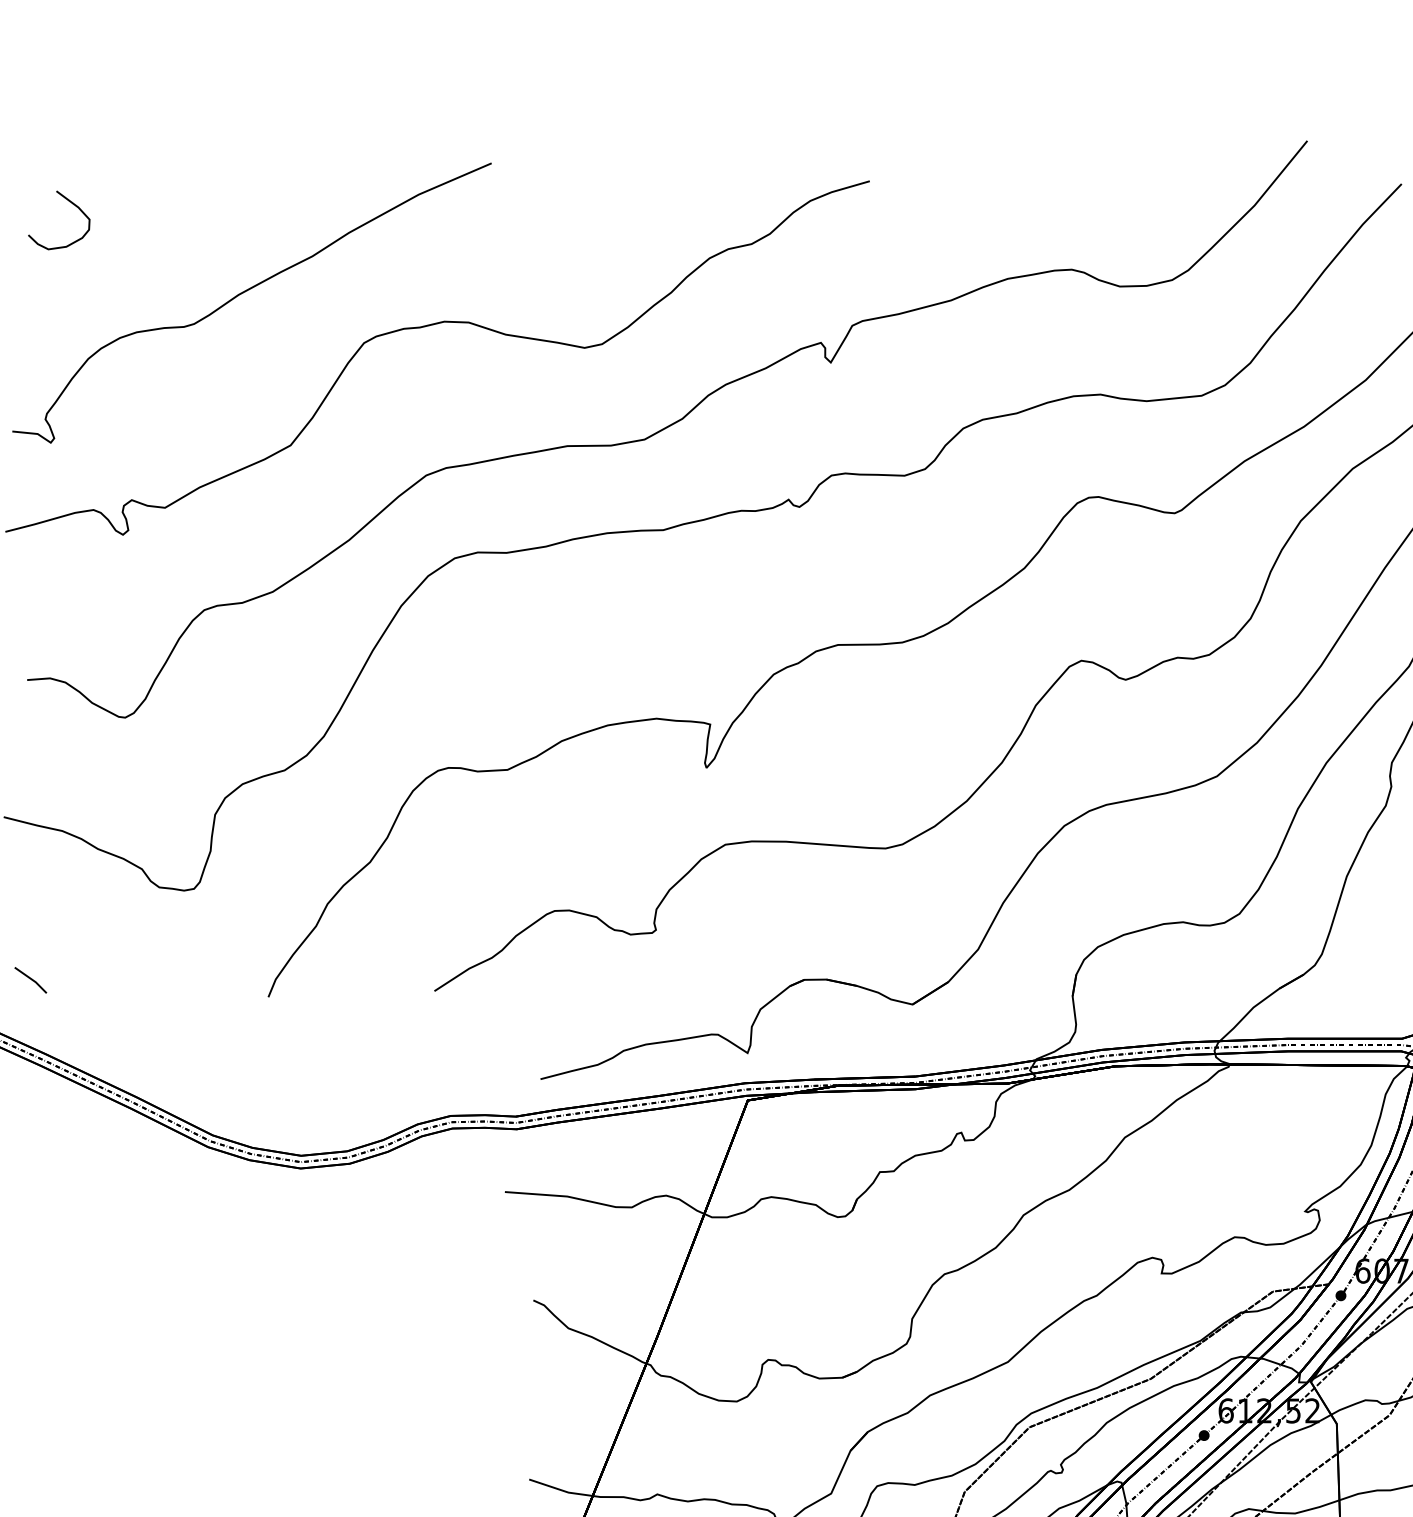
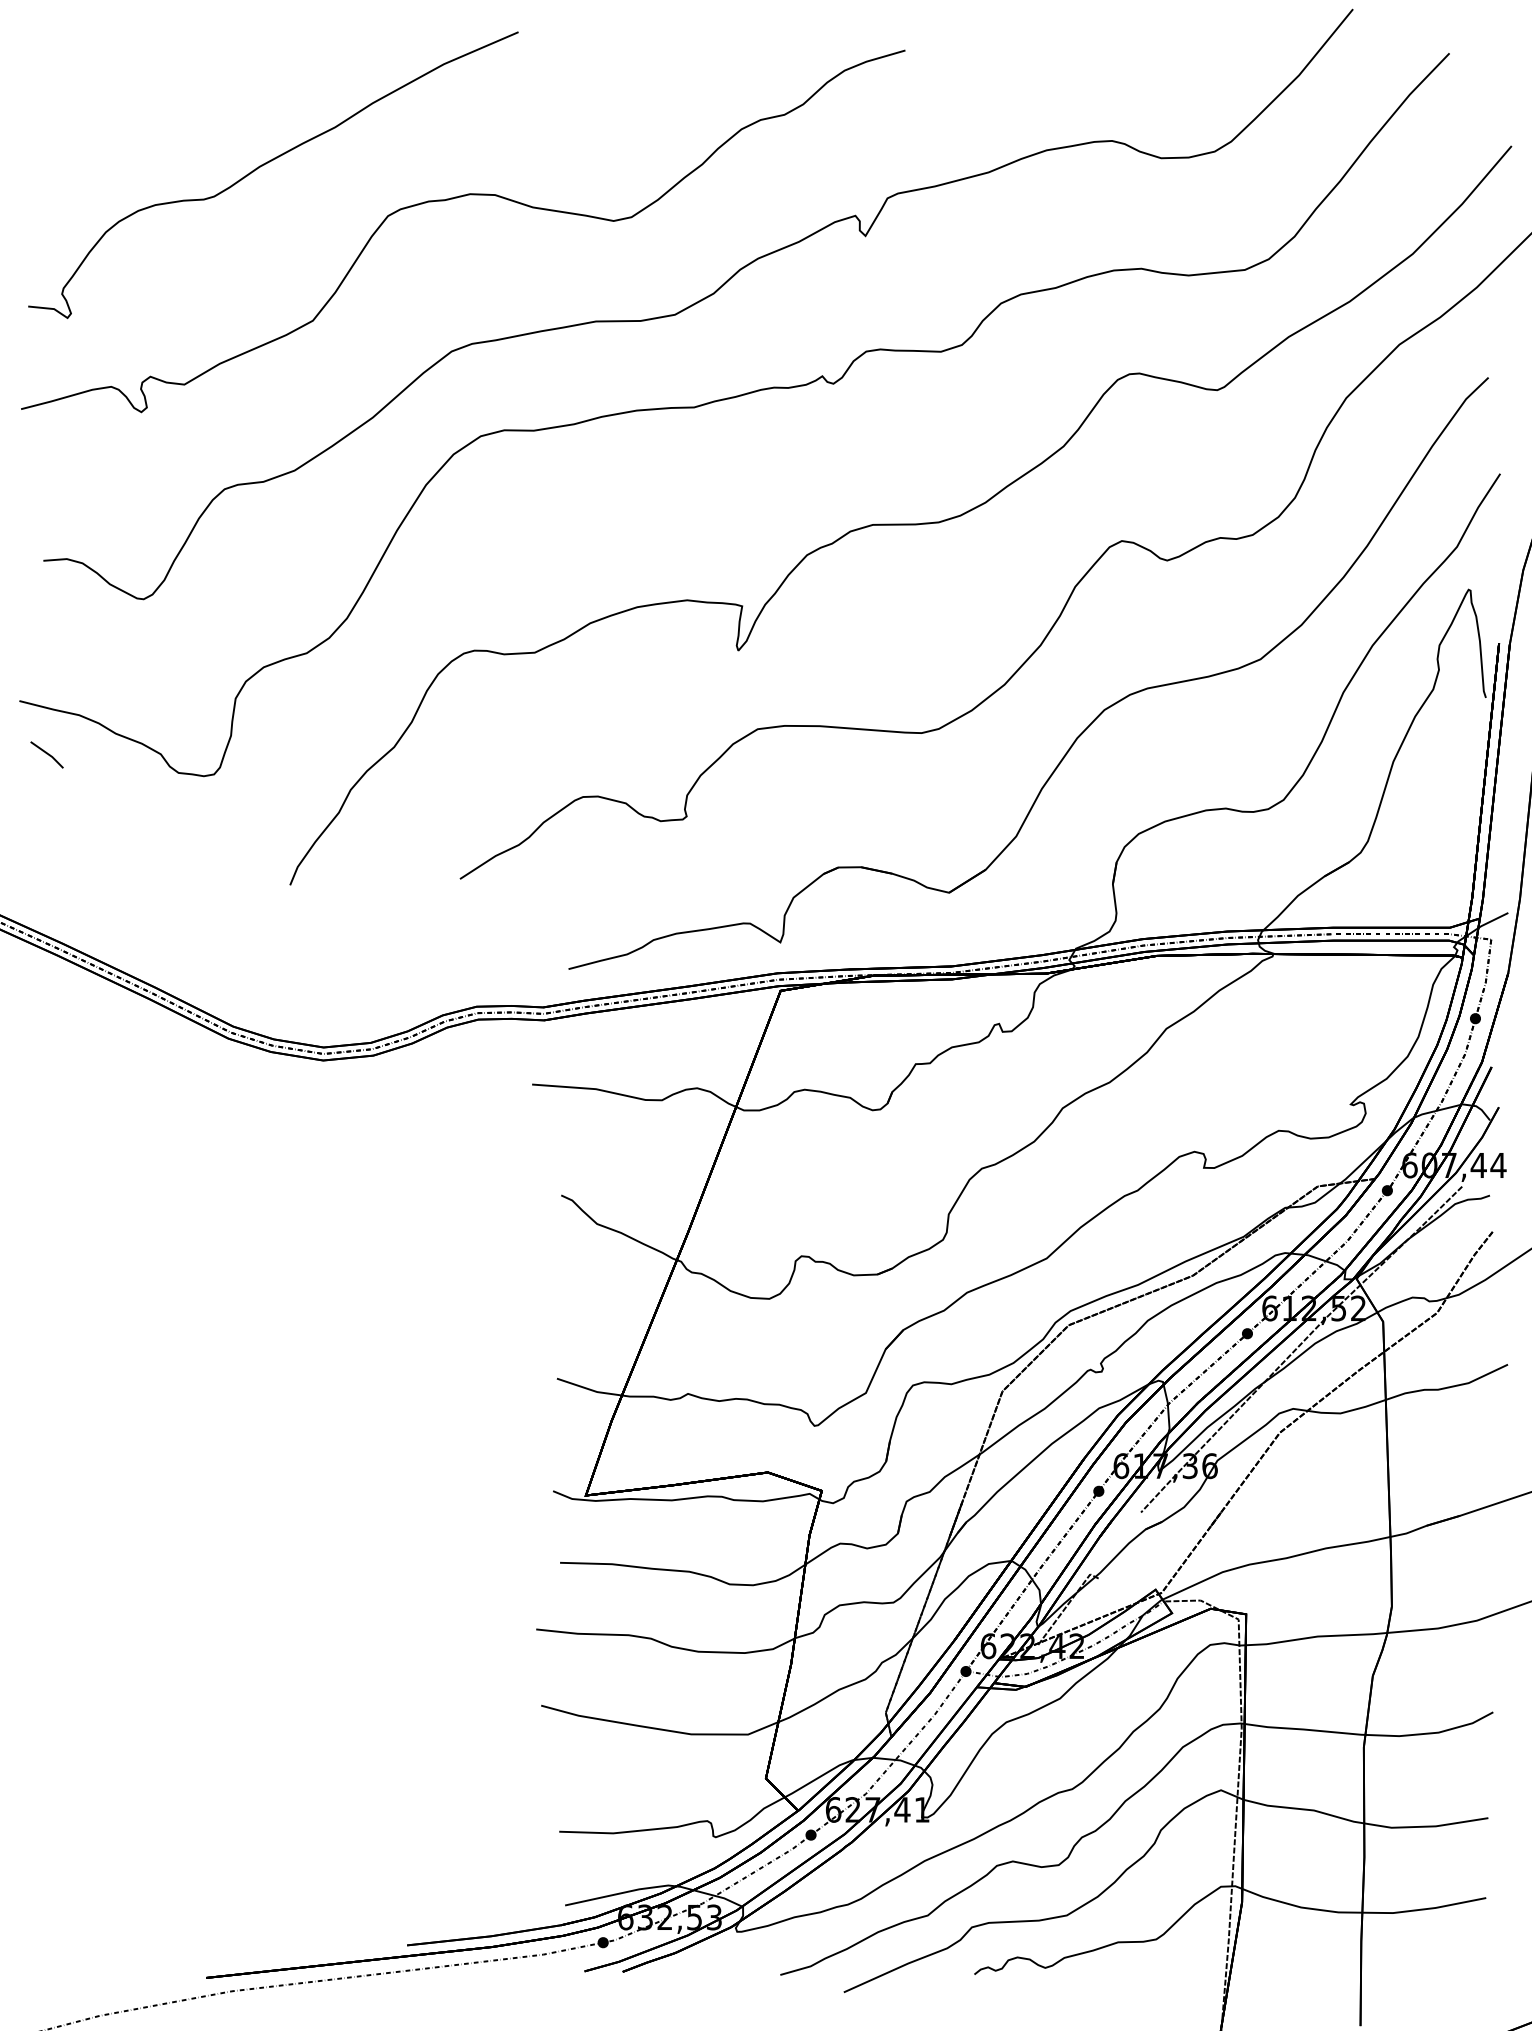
curve: (71, 203) -> (88, 73), removed
line: (30, 979) -> (46, 754), moved

